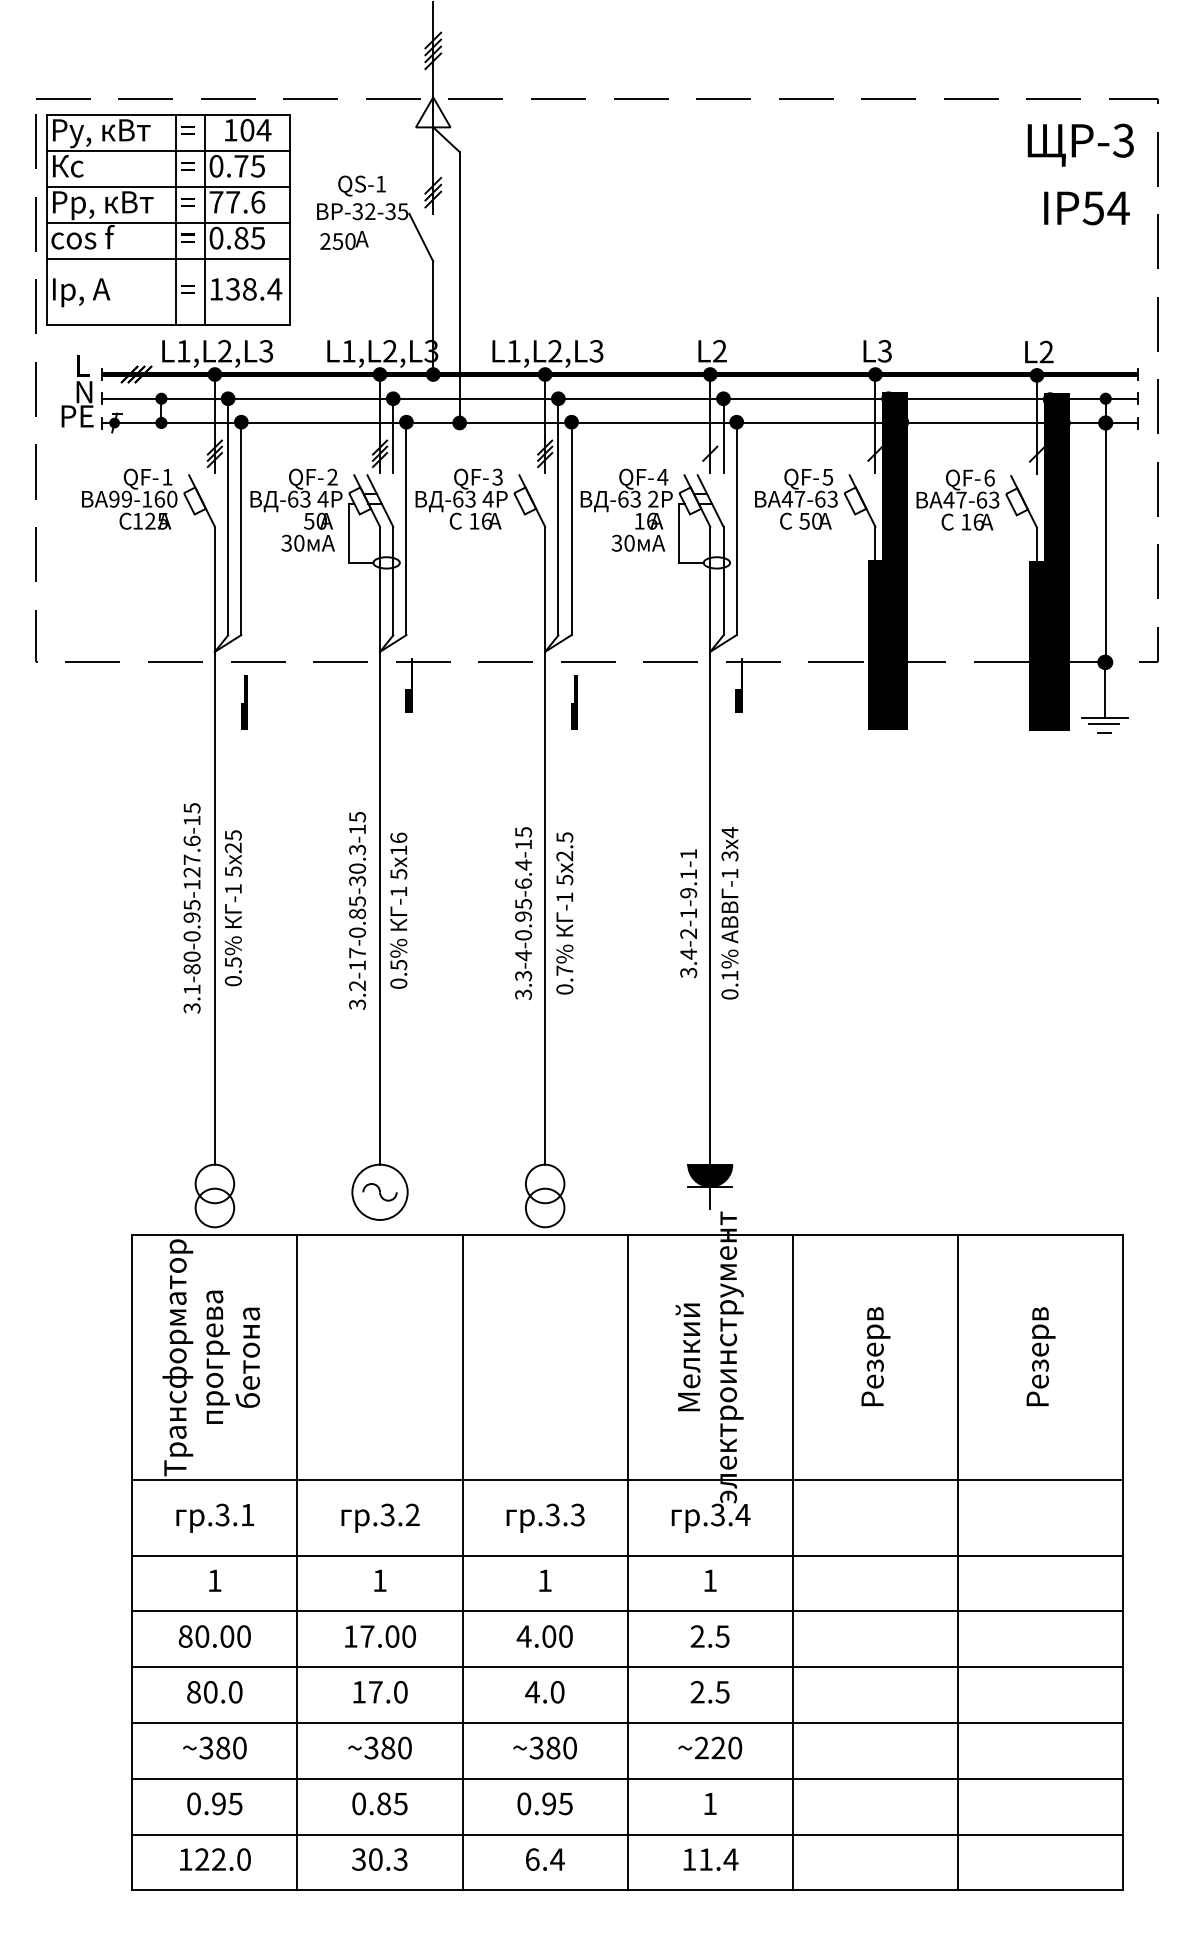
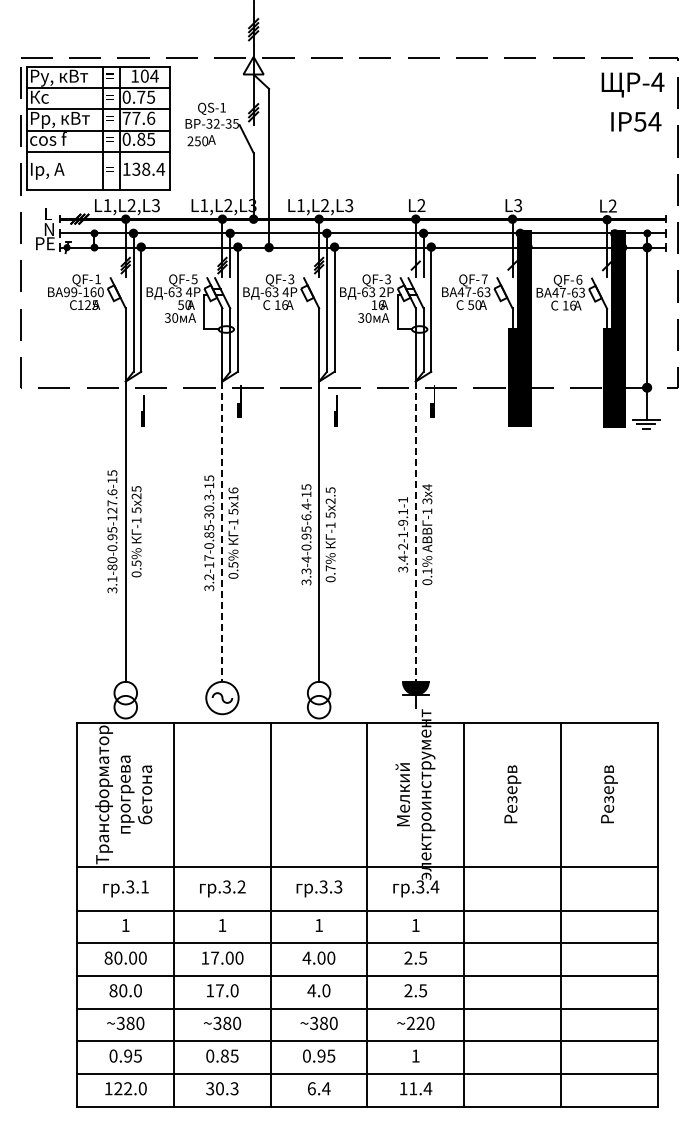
text: (1123, 141) -> (657, 82), -3 -> -4
text: (332, 477) -> (194, 279), 2 -> 5
text: (661, 477) -> (387, 279), 4 -> 3
text: (827, 477) -> (484, 279), 5 -> 7
line: (380, 909) -> (222, 532), solid -> dashed
line: (709, 909) -> (415, 532), solid -> dashed

